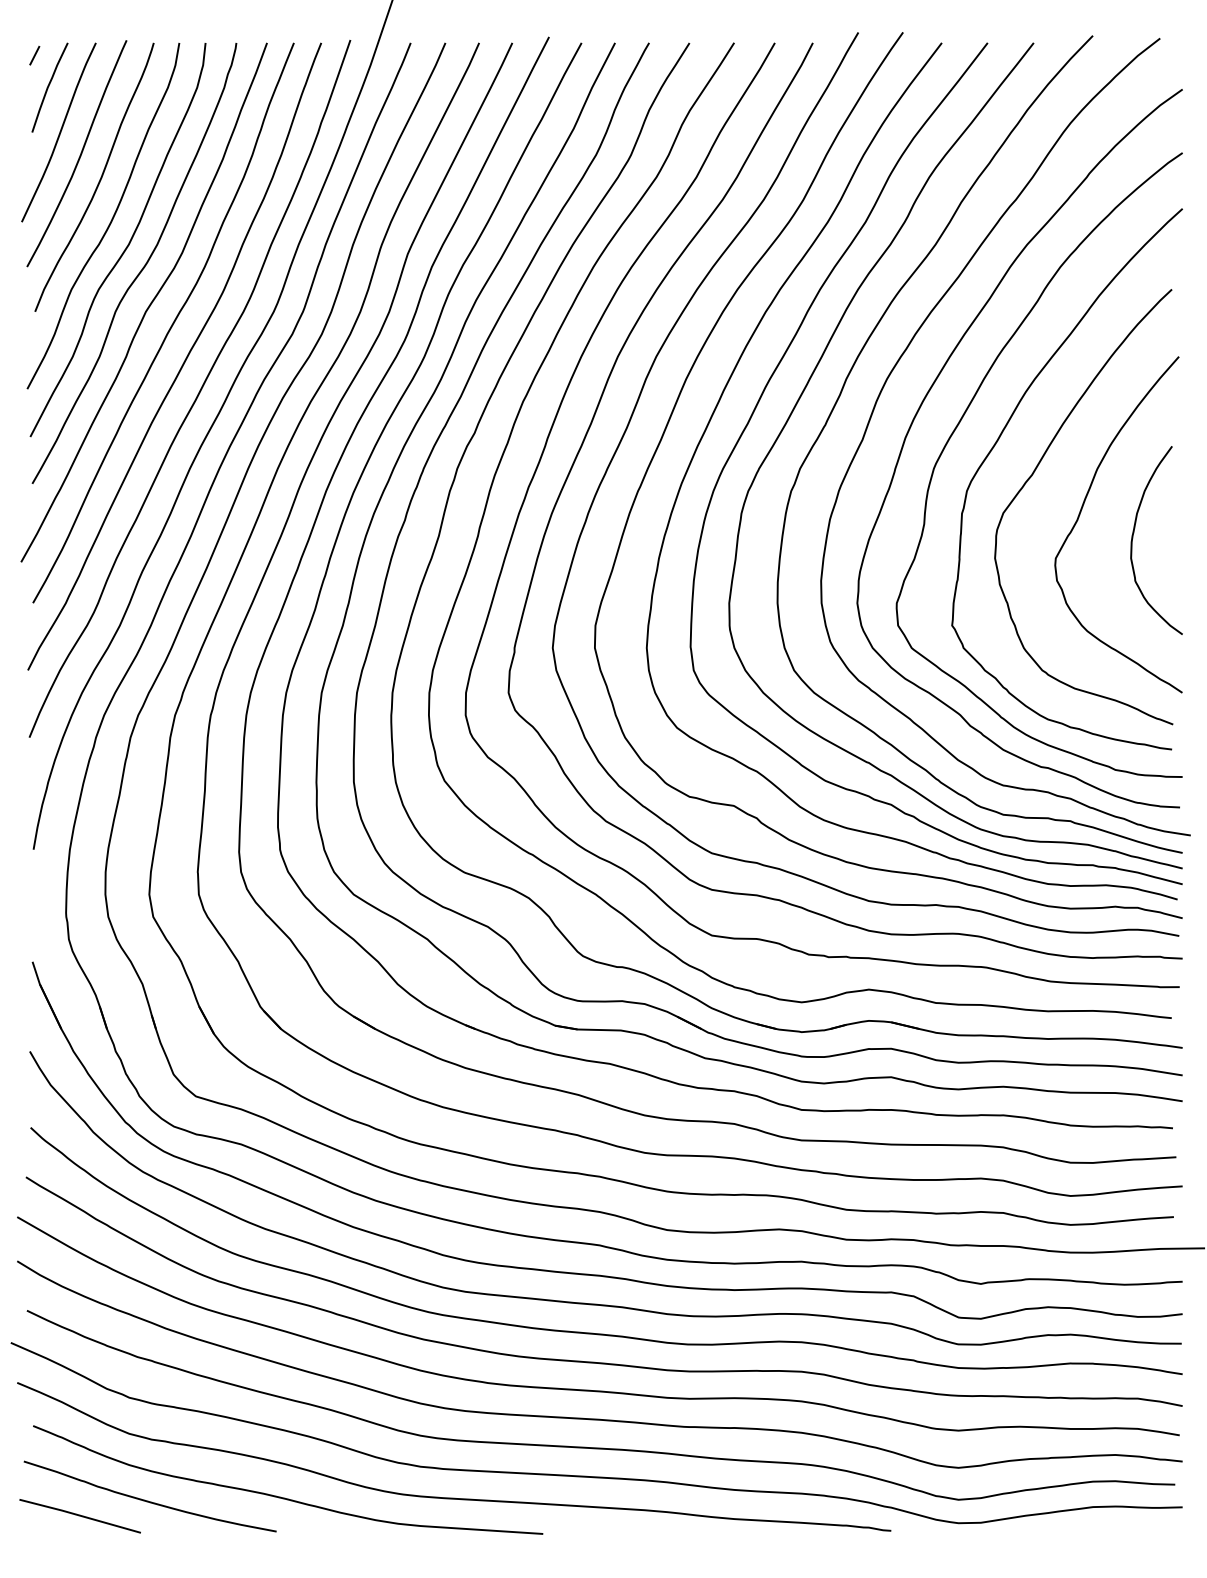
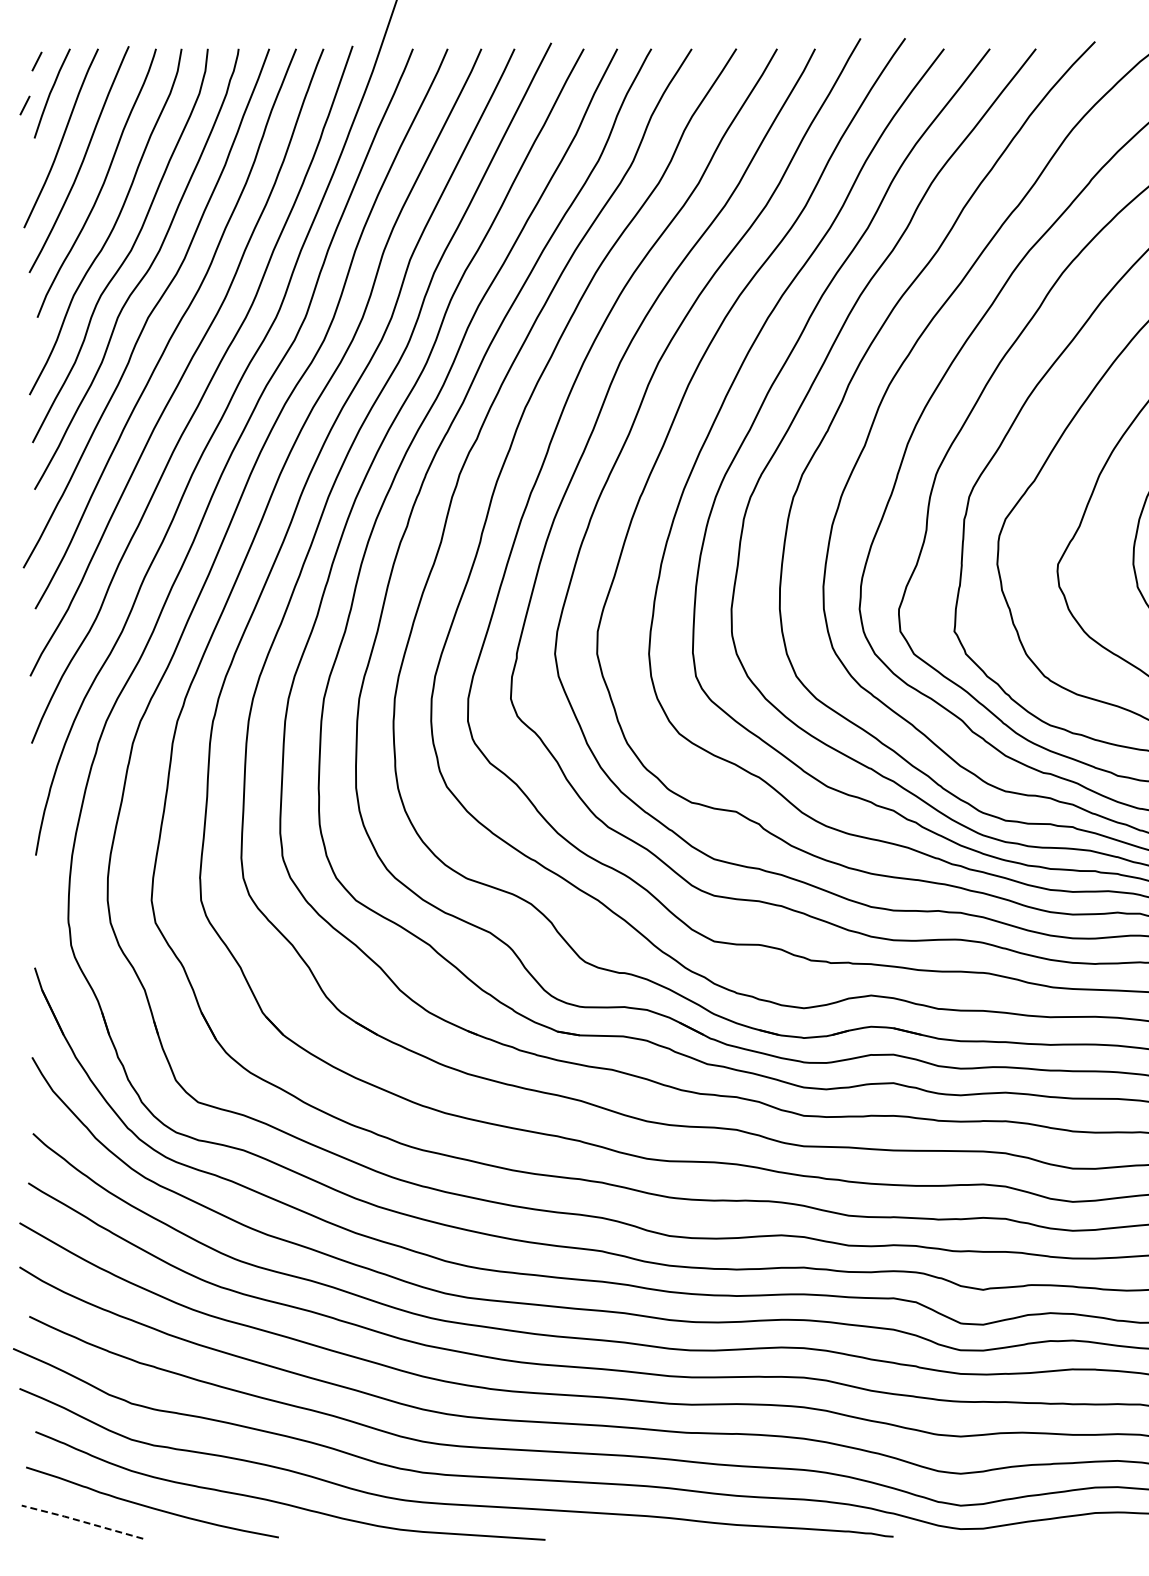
line: (22, 99) -> (24, 105), added
line: (79, 1515) -> (81, 1521), solid -> dashed

